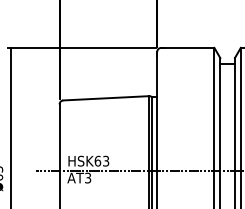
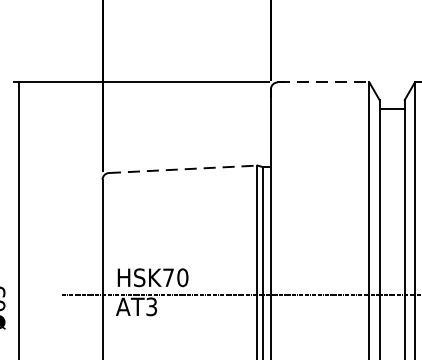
line: (187, 47) -> (323, 81), solid -> dashed
line: (106, 98) -> (183, 169), solid -> dashed
text: (101, 160) -> (174, 276), HSK63 -> HSK70

